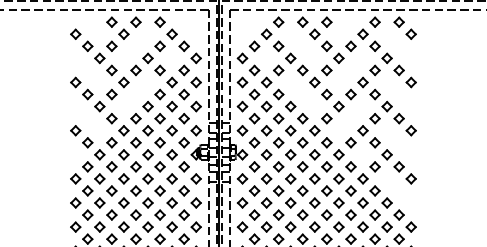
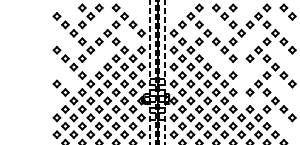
part: (183, 70) -> (132, 41), removed
part: (338, 106) -> (241, 67), removed
part: (338, 154) -> (241, 100), removed

